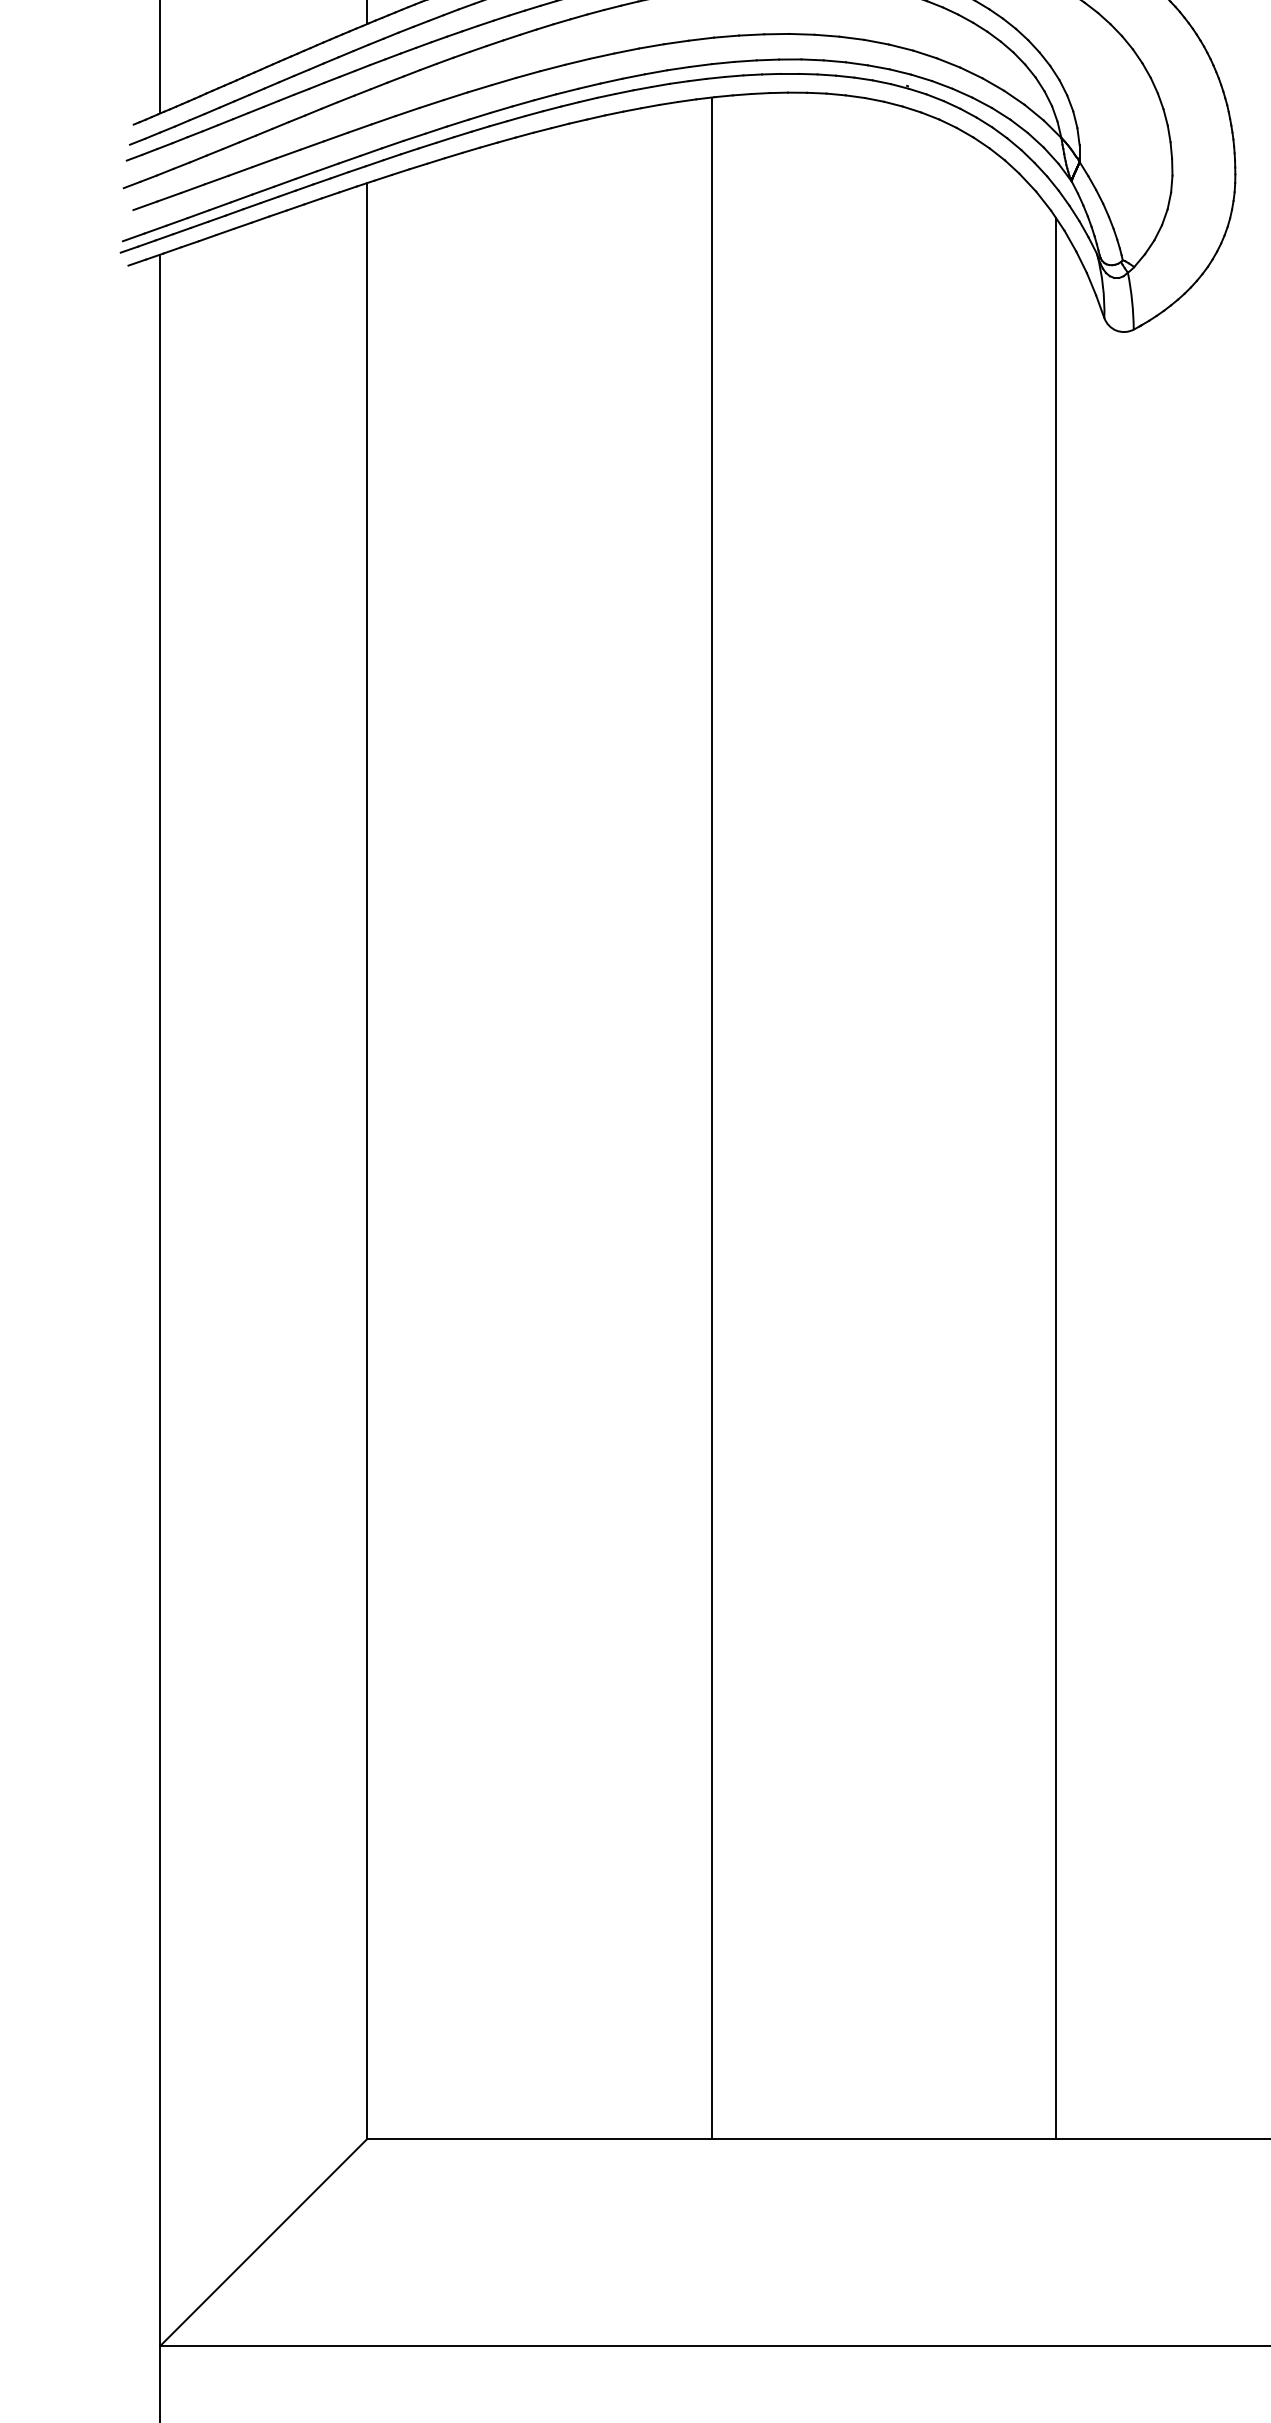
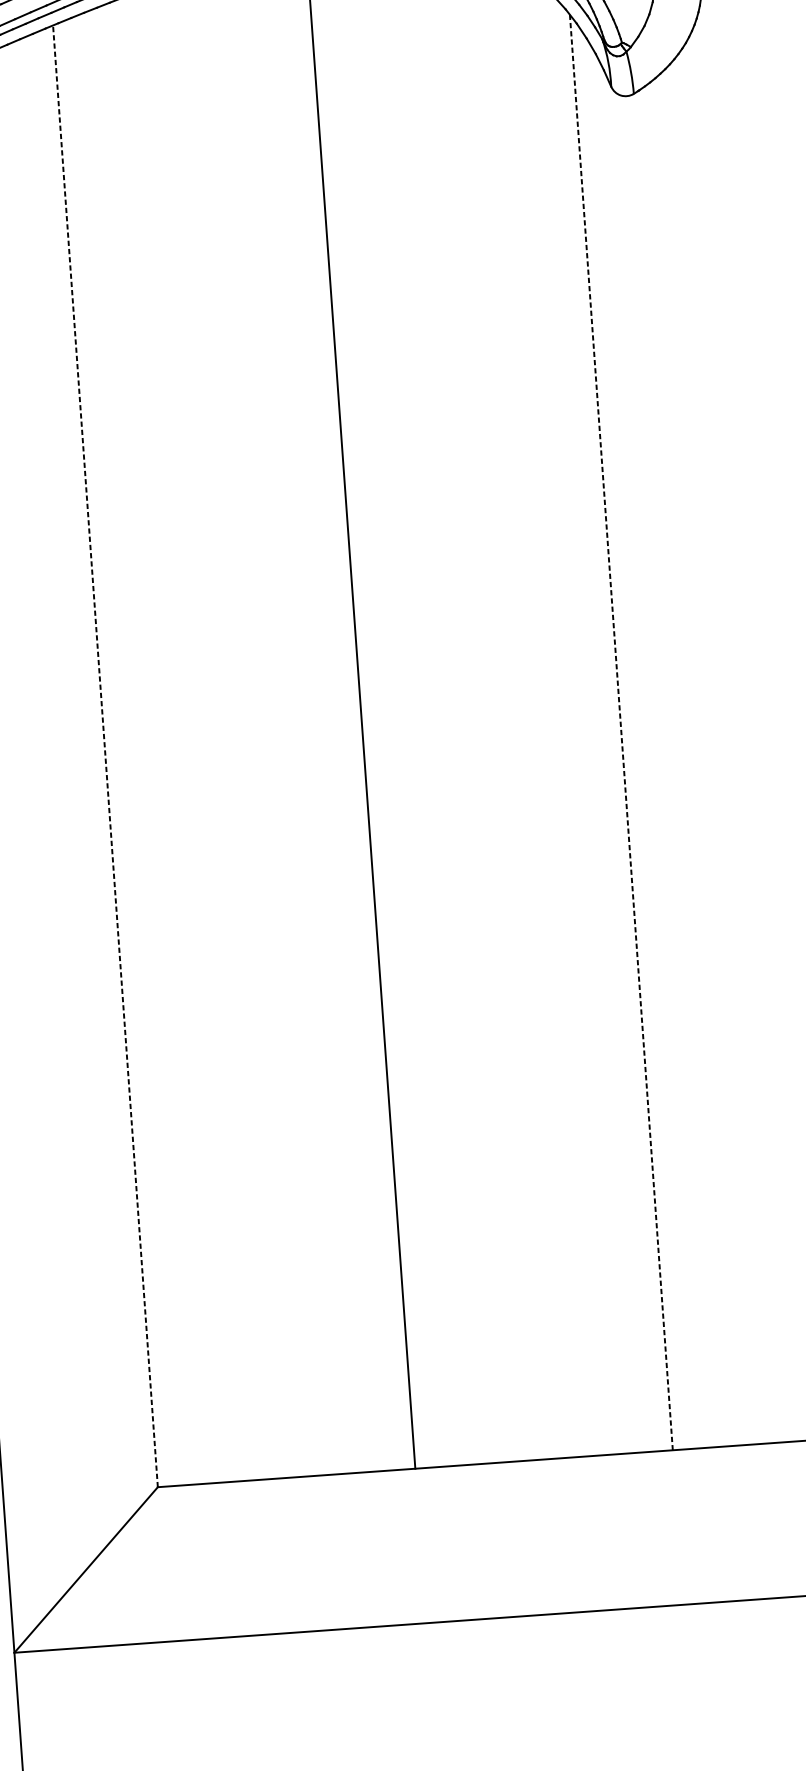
line: (367, 1161) -> (105, 756), solid -> dashed
line: (1056, 1178) -> (621, 732), solid -> dashed

